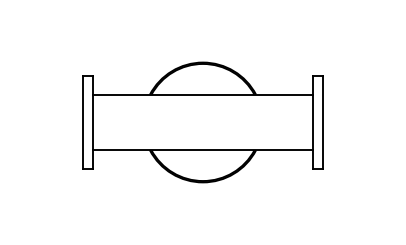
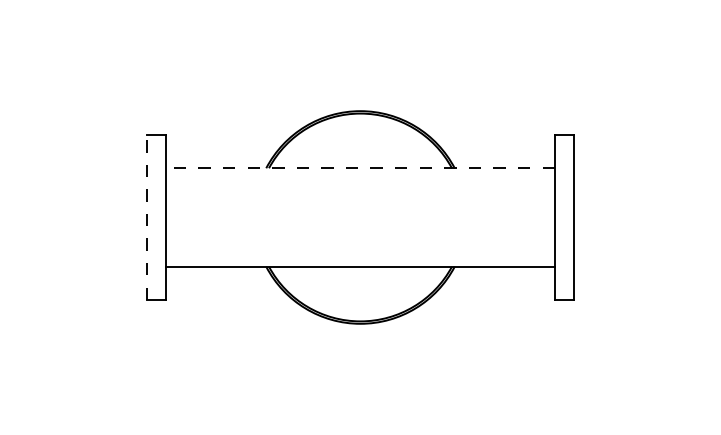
line: (203, 94) -> (361, 167), solid -> dashed
line: (82, 122) -> (146, 217), solid -> dashed

